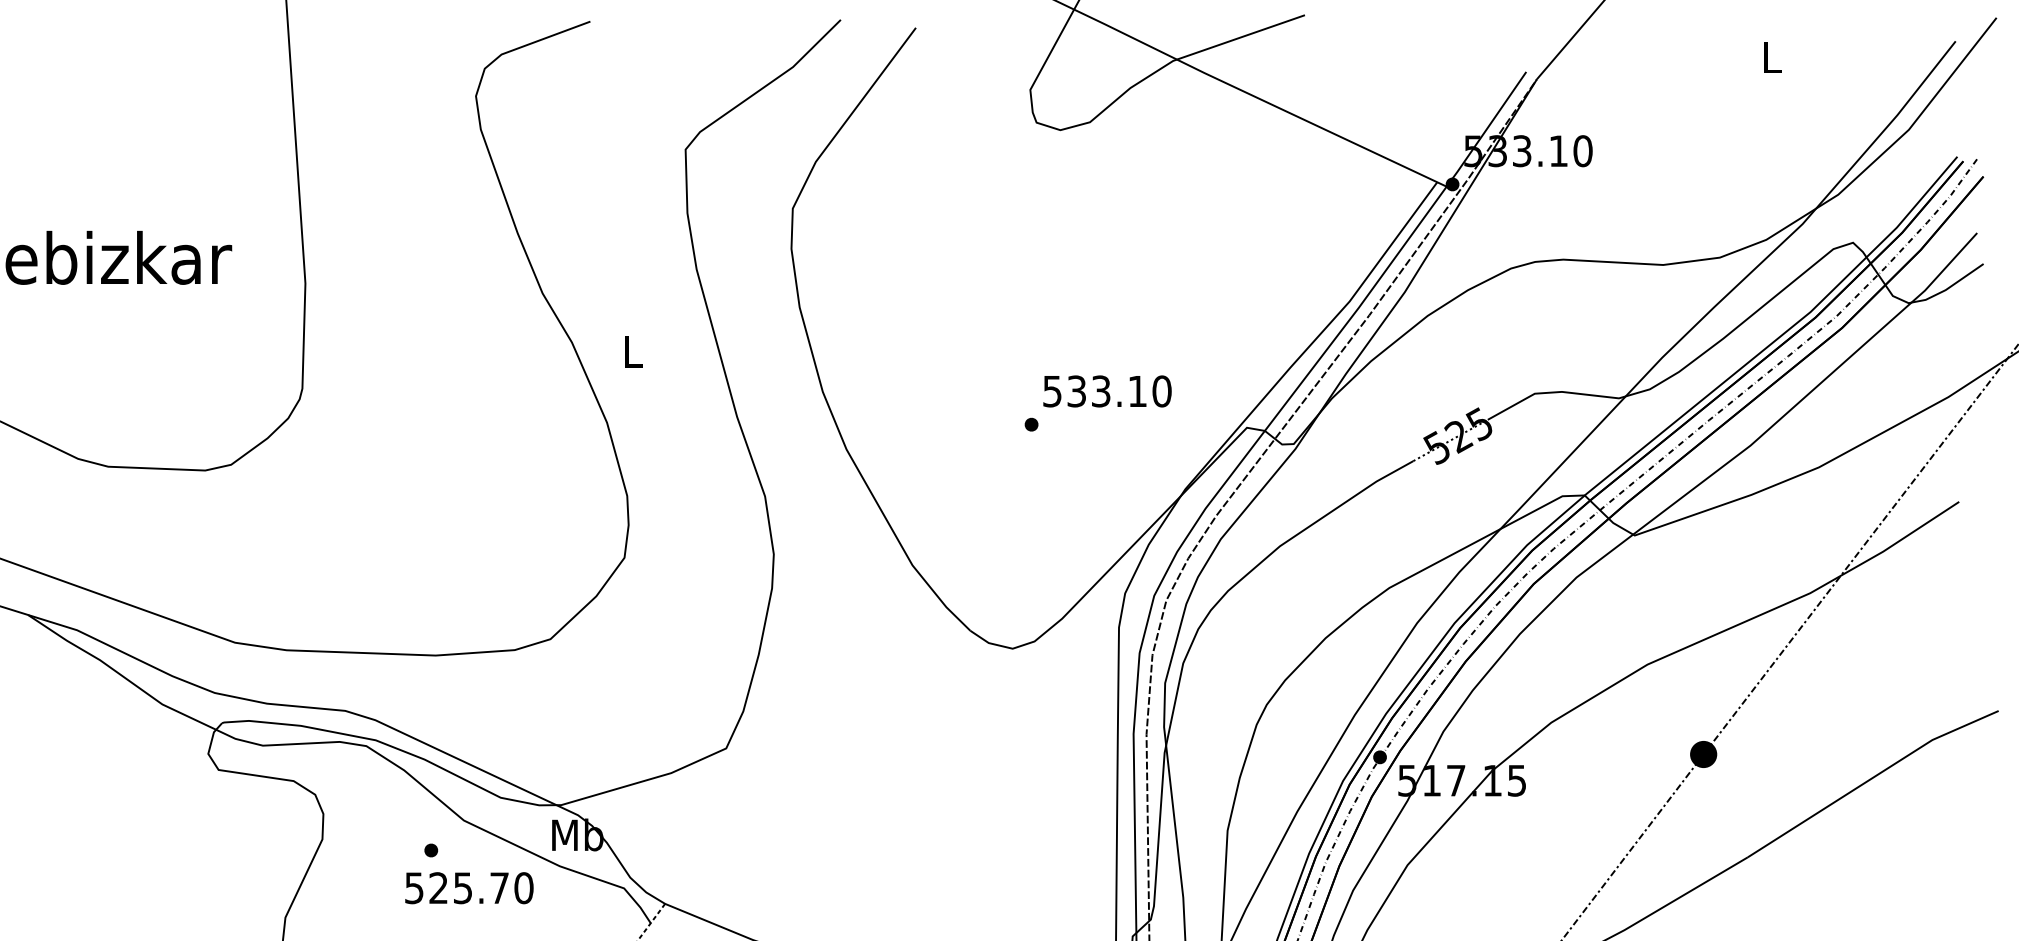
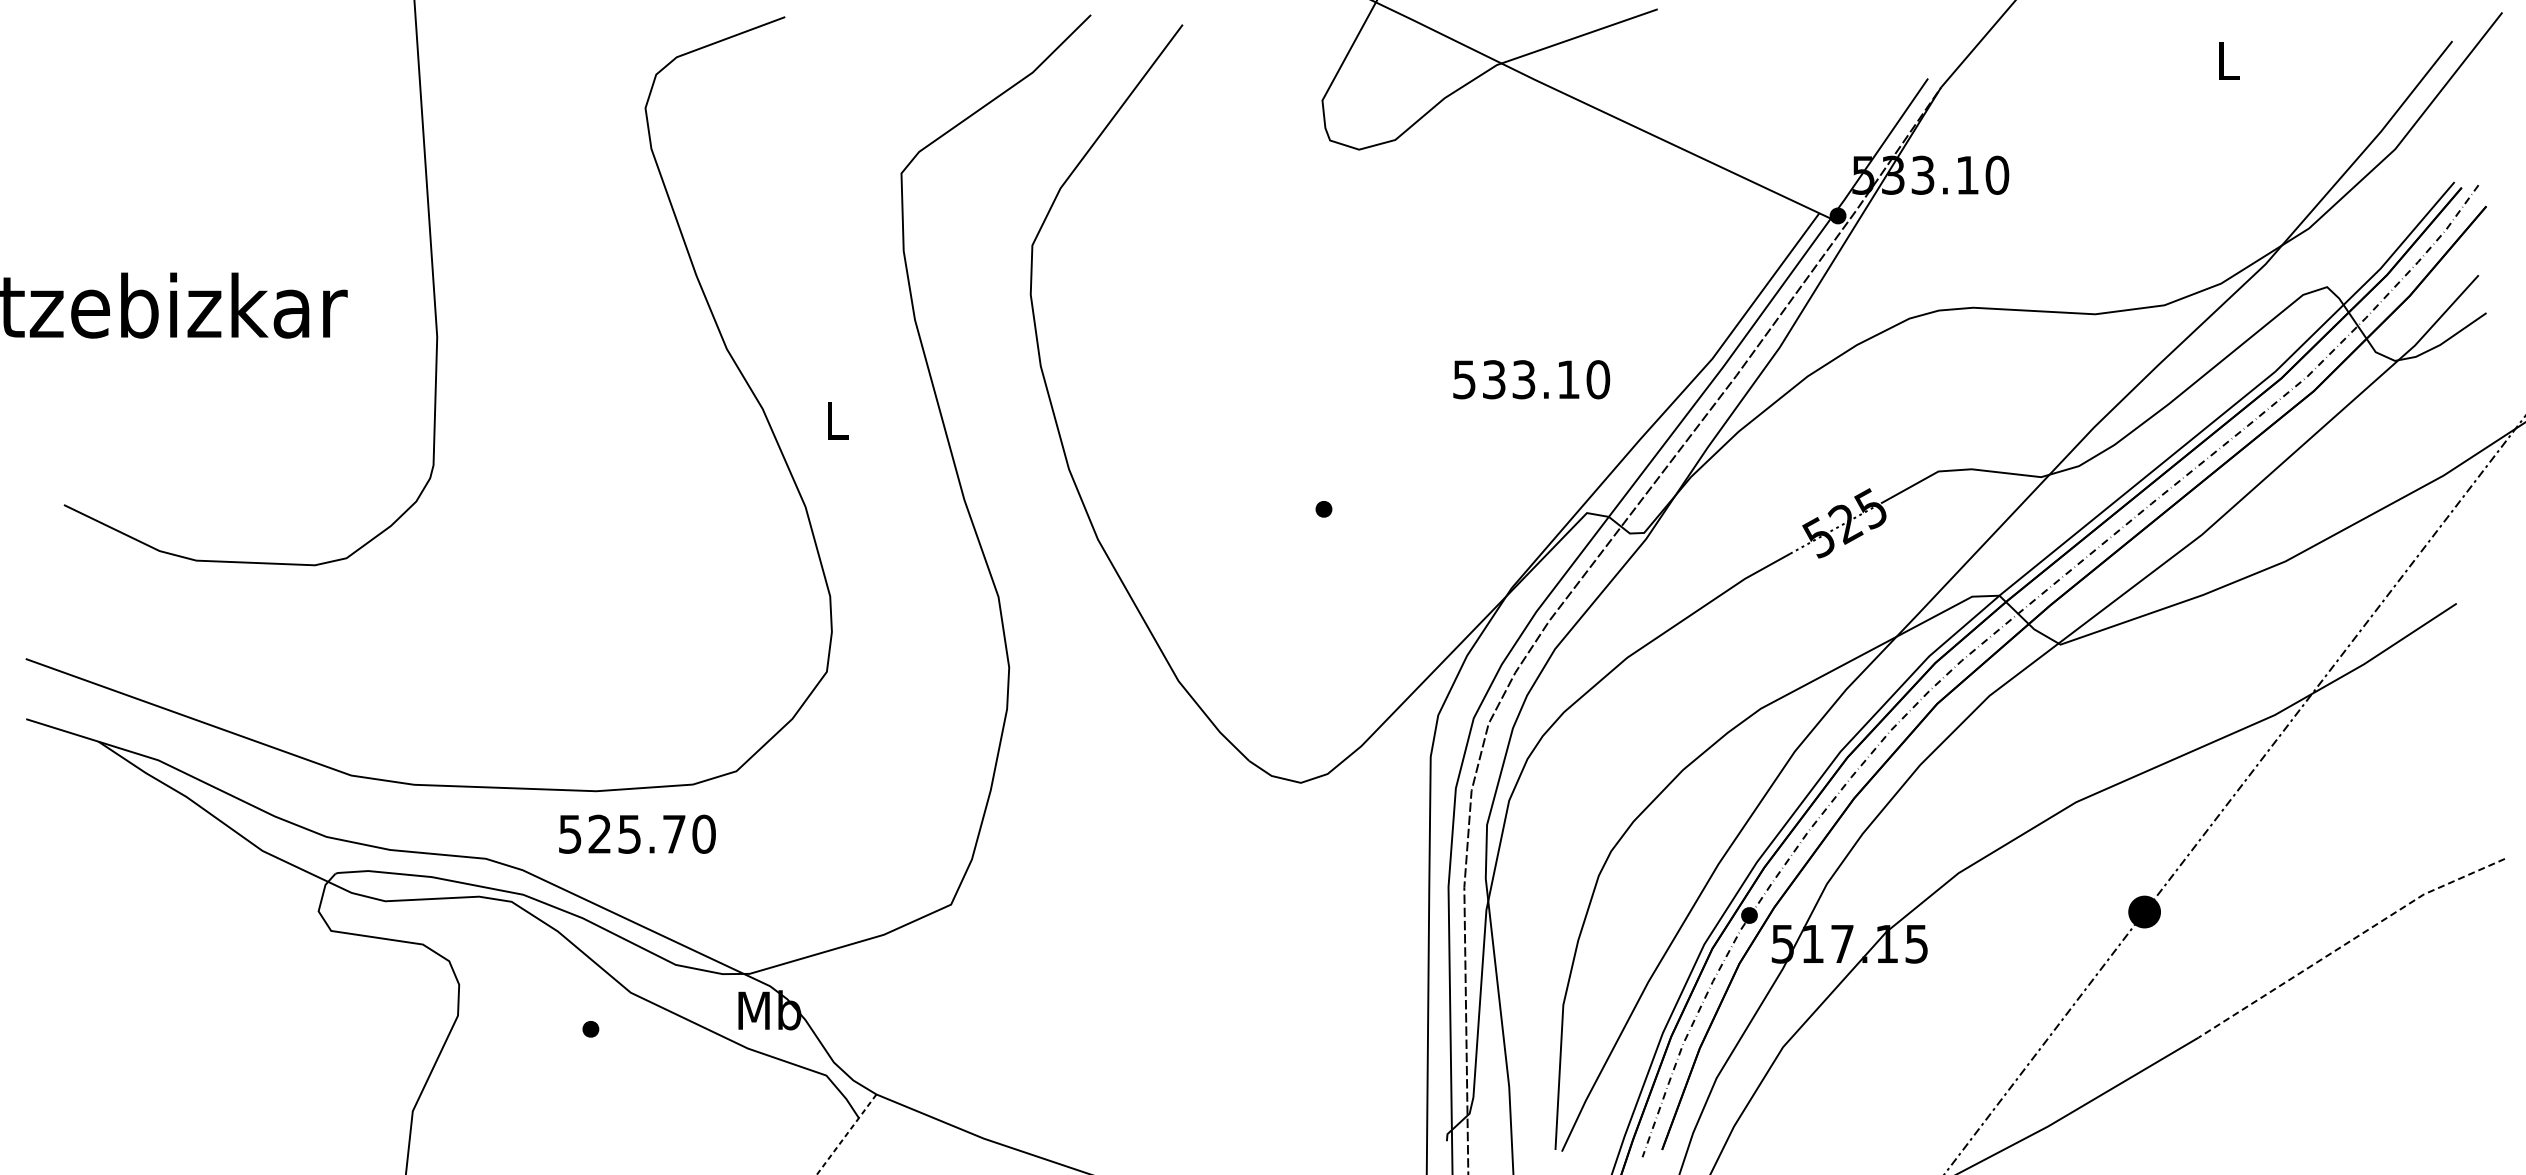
text: (1107, 391) -> (1531, 379), moved
line: (1871, 778) -> (2349, 941), solid -> dashed
text: (469, 887) -> (637, 833), moved

